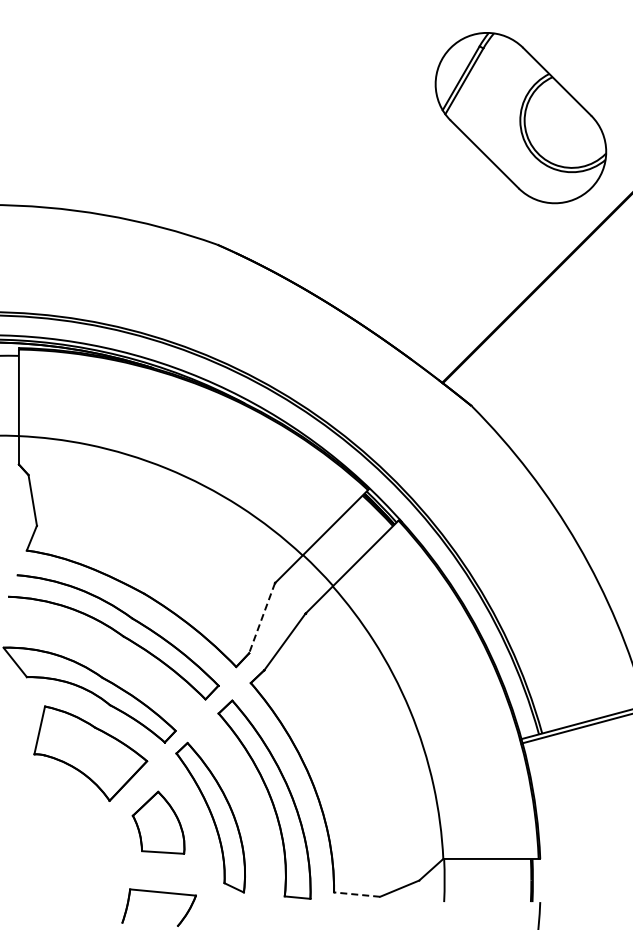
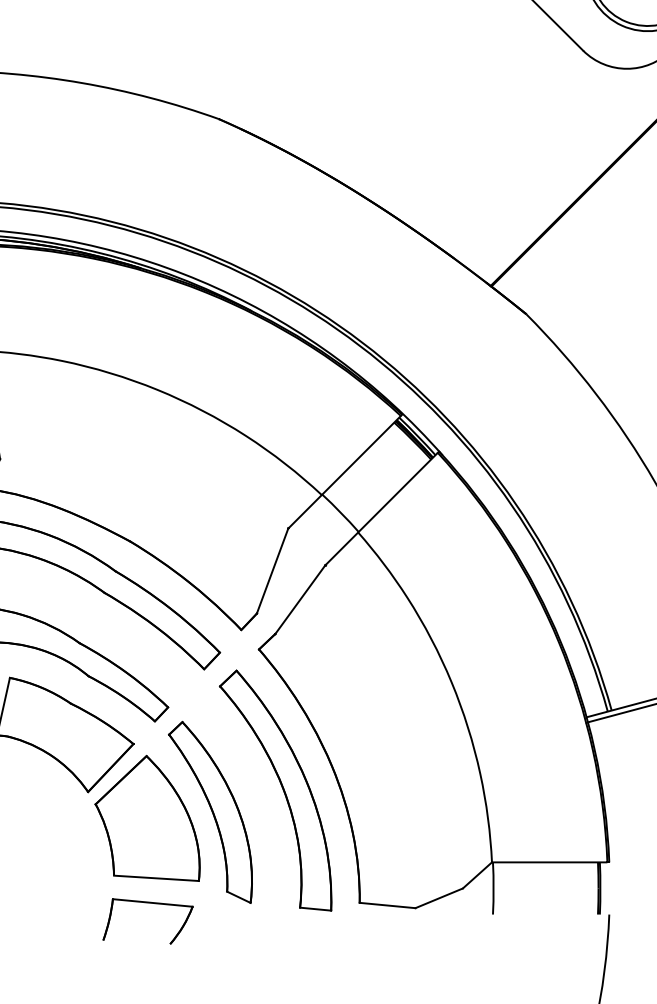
line: (261, 618) -> (271, 571), dashed -> solid
part: (158, 822) -> (147, 818), size x1.67
line: (356, 894) -> (386, 905), dashed -> solid

